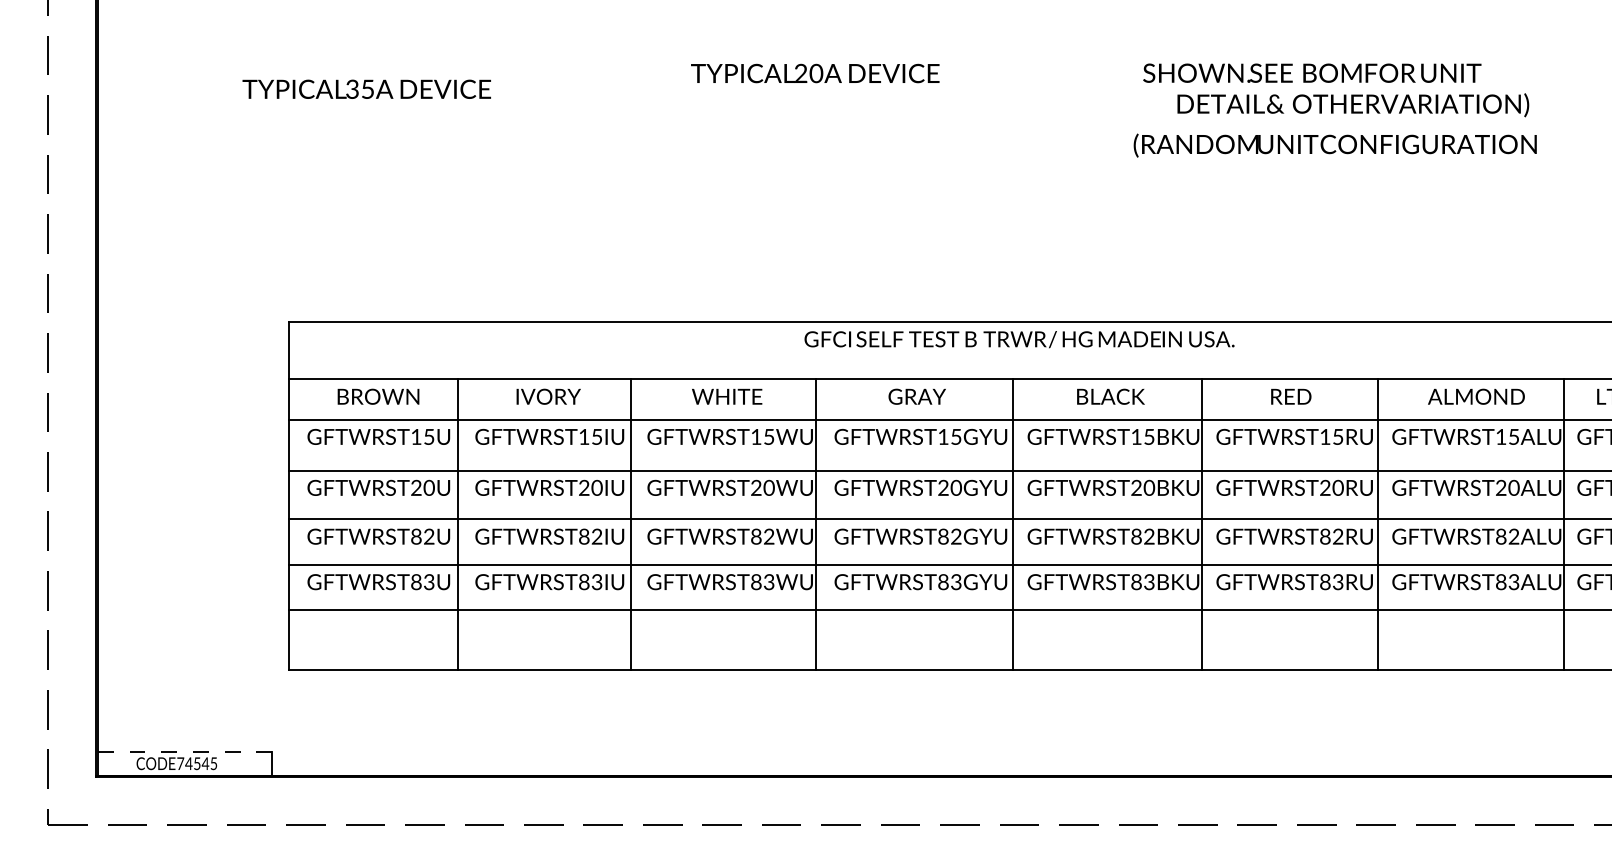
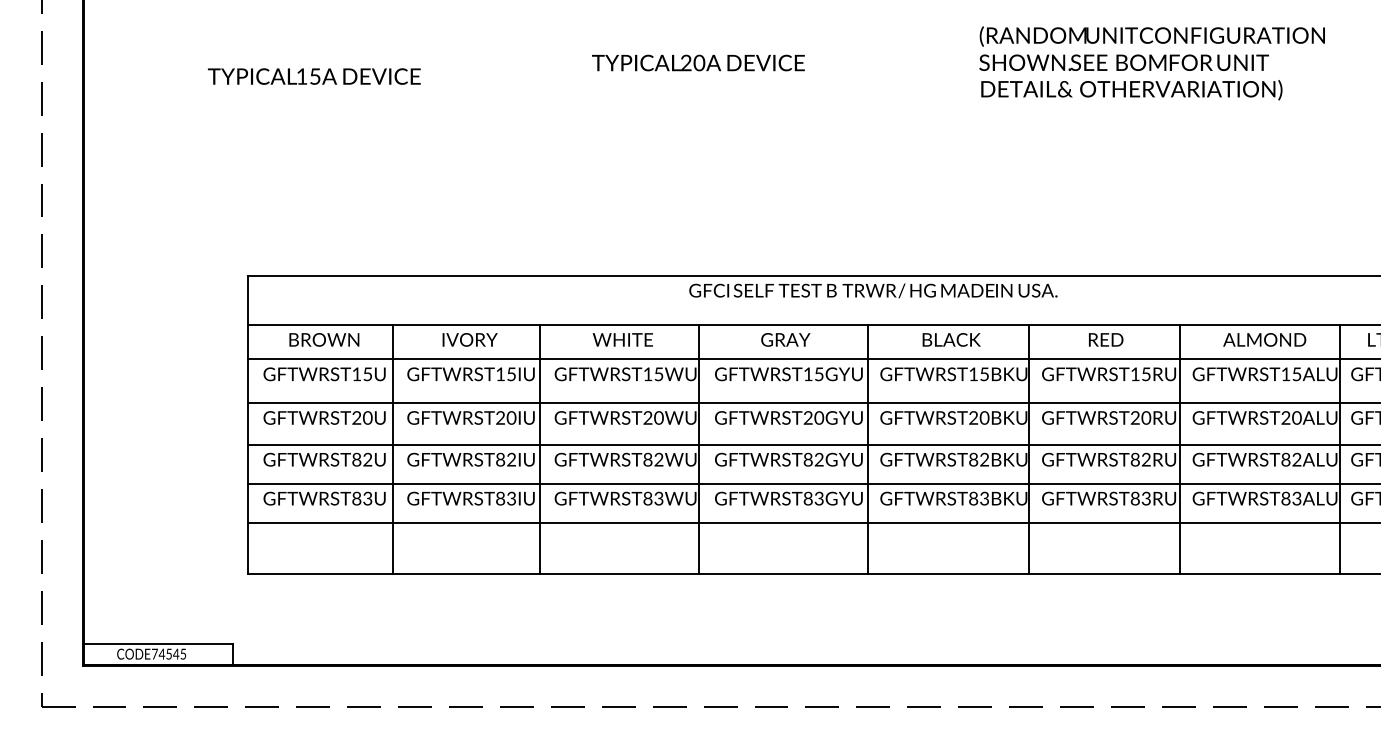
text: (352, 88) -> (302, 75), 35A -> 15A
text: (1353, 105) -> (1132, 90), moved
text: (1334, 145) -> (1151, 36), moved
line: (185, 752) -> (159, 644), dashed -> solid

